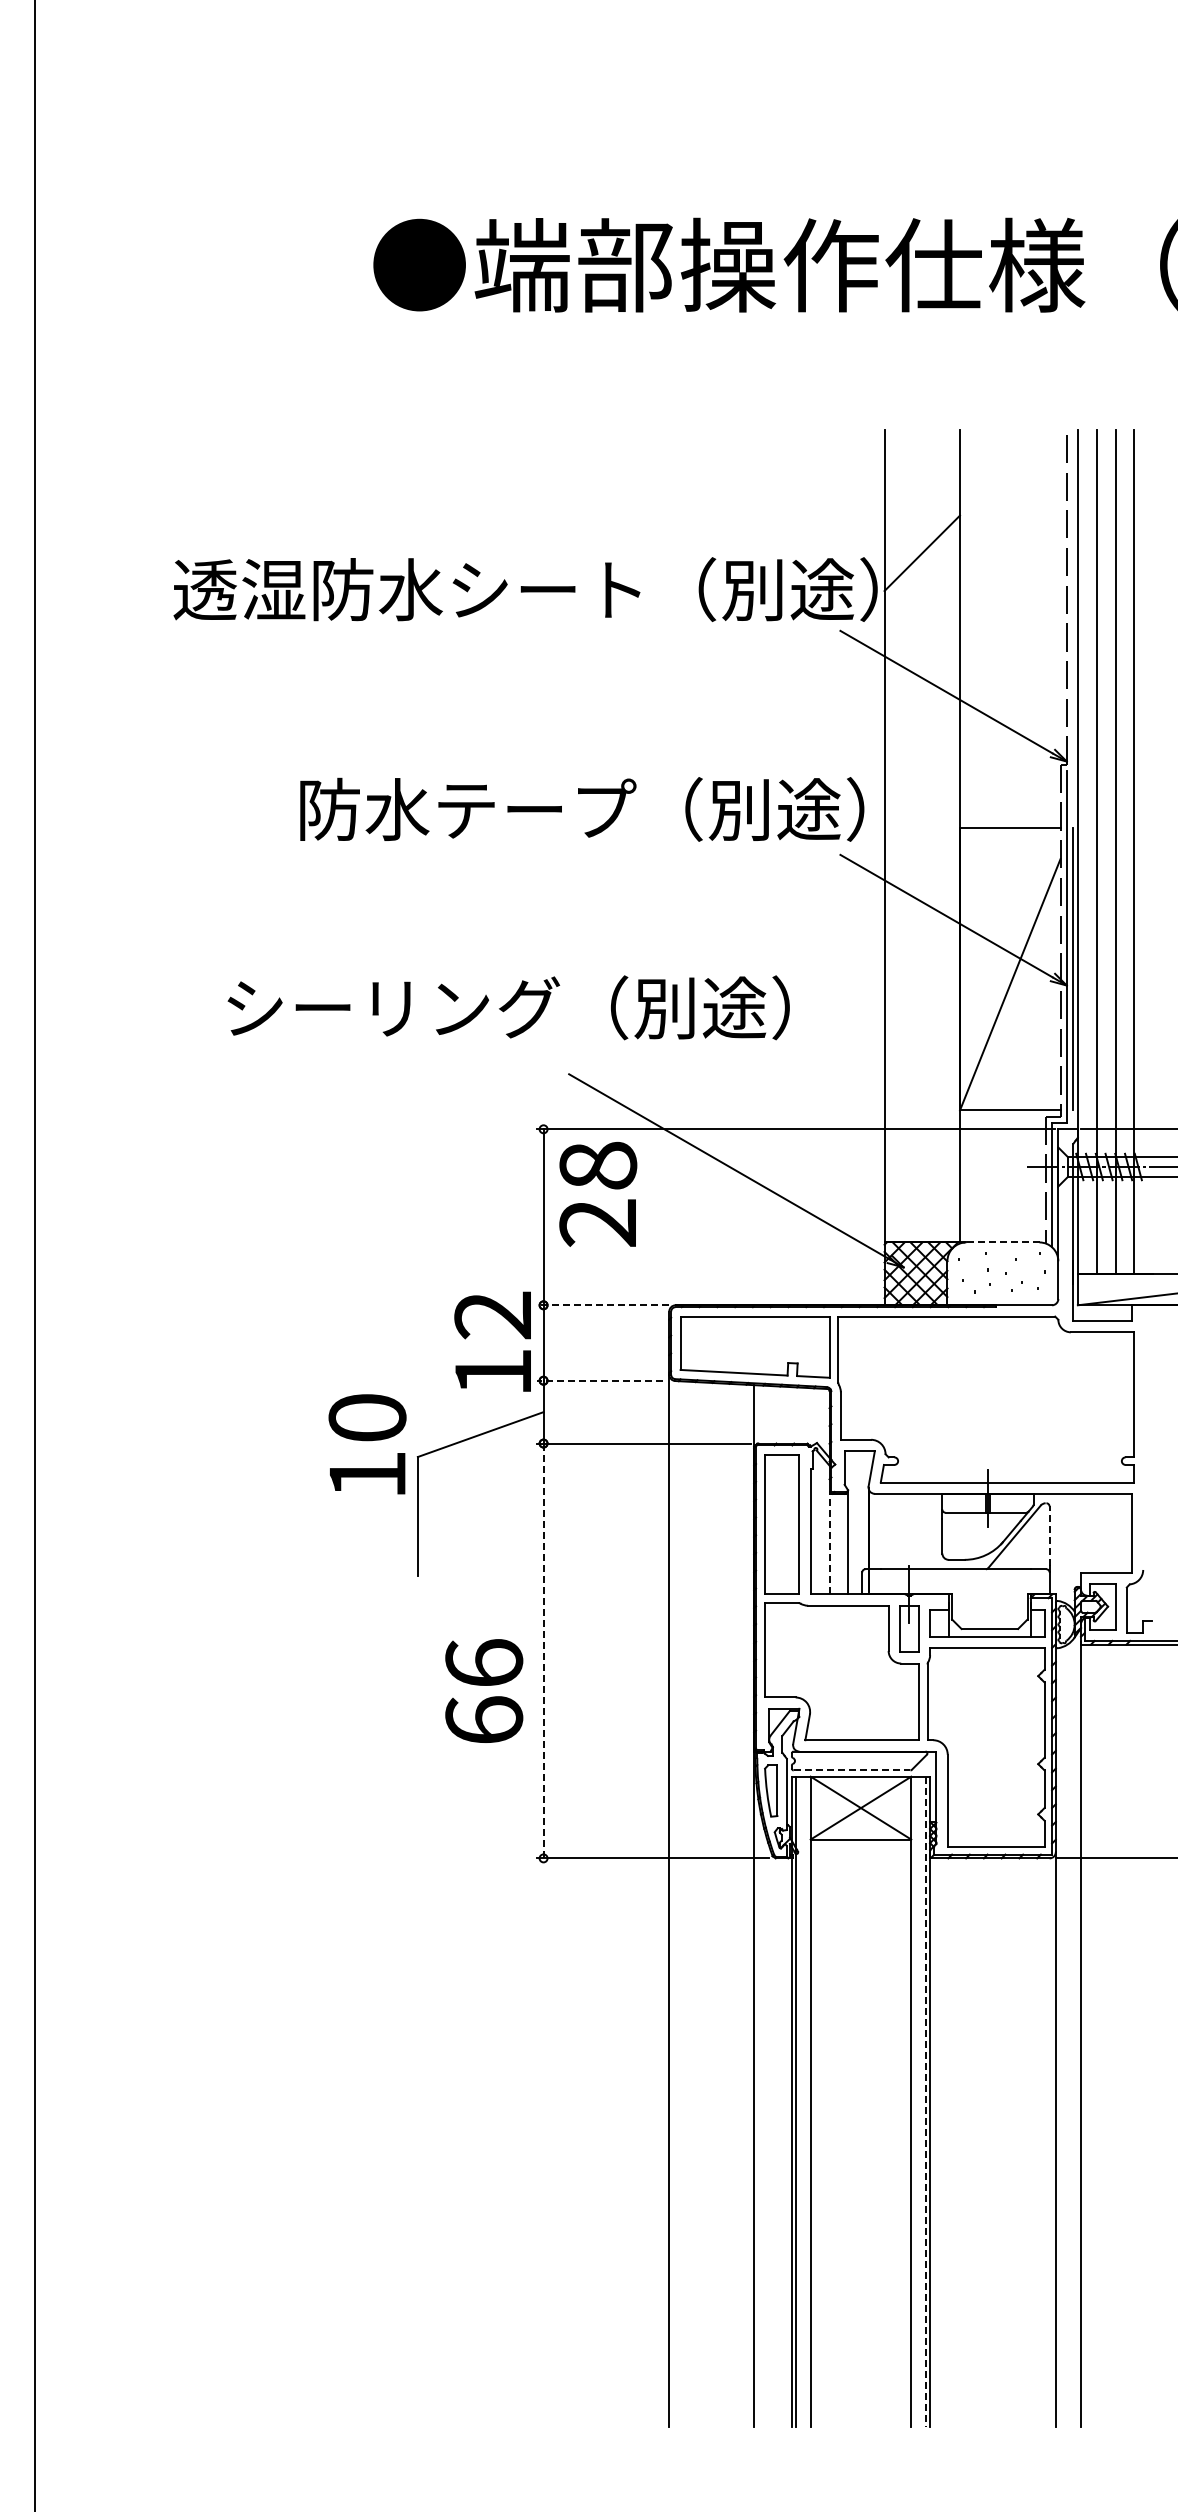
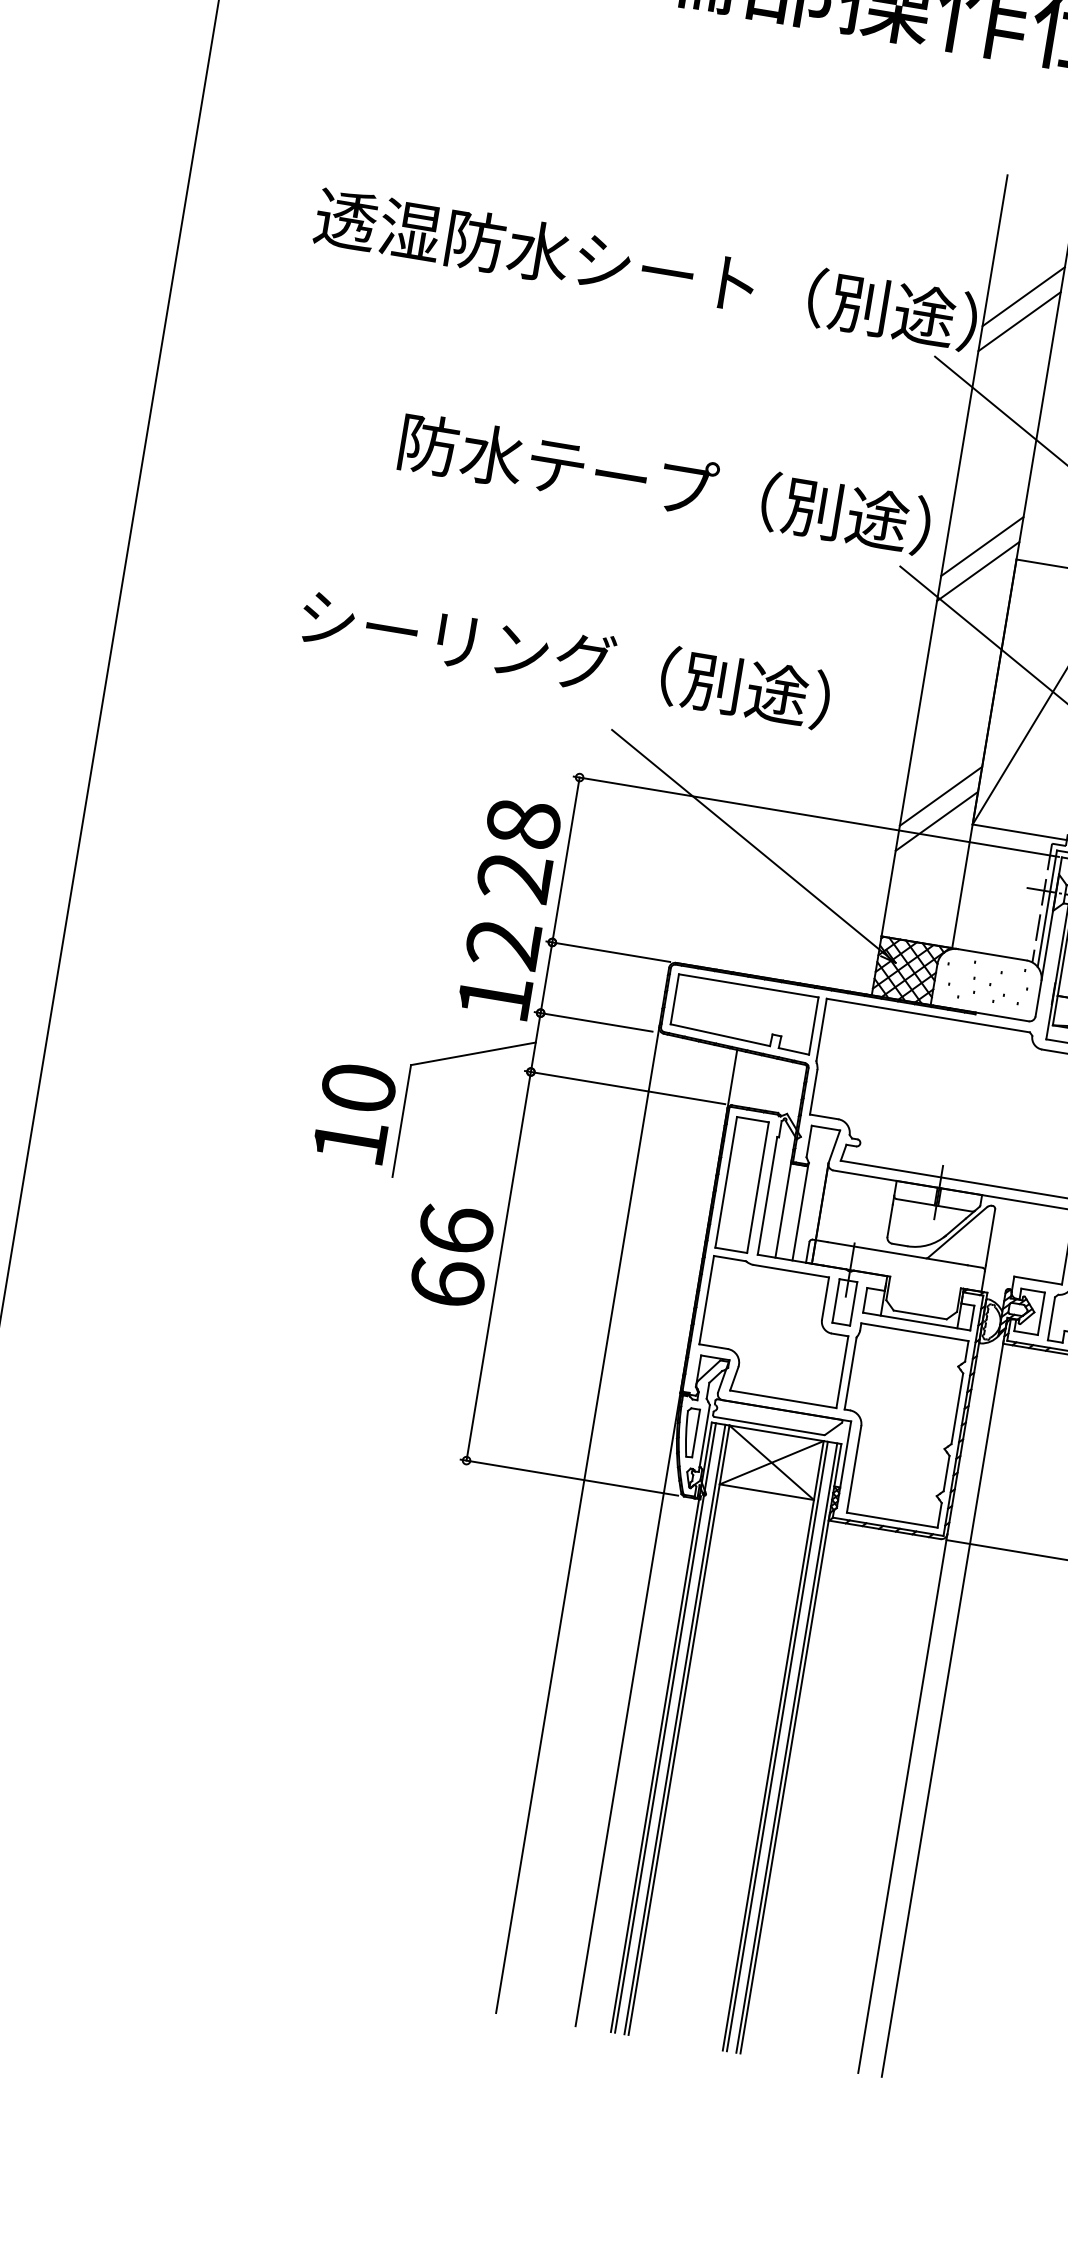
line: (921, 579) -> (1018, 321), added
line: (921, 819) -> (981, 545), added
line: (921, 846) -> (977, 571), added
line: (921, 1086) -> (940, 796), added
line: (921, 1113) -> (936, 821), added
text: (598, 1194) -> (519, 850), moved
line: (1002, 1242) -> (992, 954), dashed -> solid
line: (603, 1305) -> (608, 951), dashed -> solid
line: (600, 1380) -> (594, 1021), dashed -> solid
text: (367, 1444) -> (354, 1113), moved
line: (1049, 1536) -> (990, 1237), dashed -> solid
line: (829, 1542) -> (783, 1209), dashed -> solid
line: (543, 1651) -> (498, 1266), dashed -> solid
text: (484, 1690) -> (452, 1255), moved
line: (852, 1770) -> (769, 1426), dashed -> solid
line: (806, 2101) -> (675, 1729), added
line: (915, 2101) -> (777, 1746), added
line: (925, 2102) -> (786, 1748), dashed -> solid

